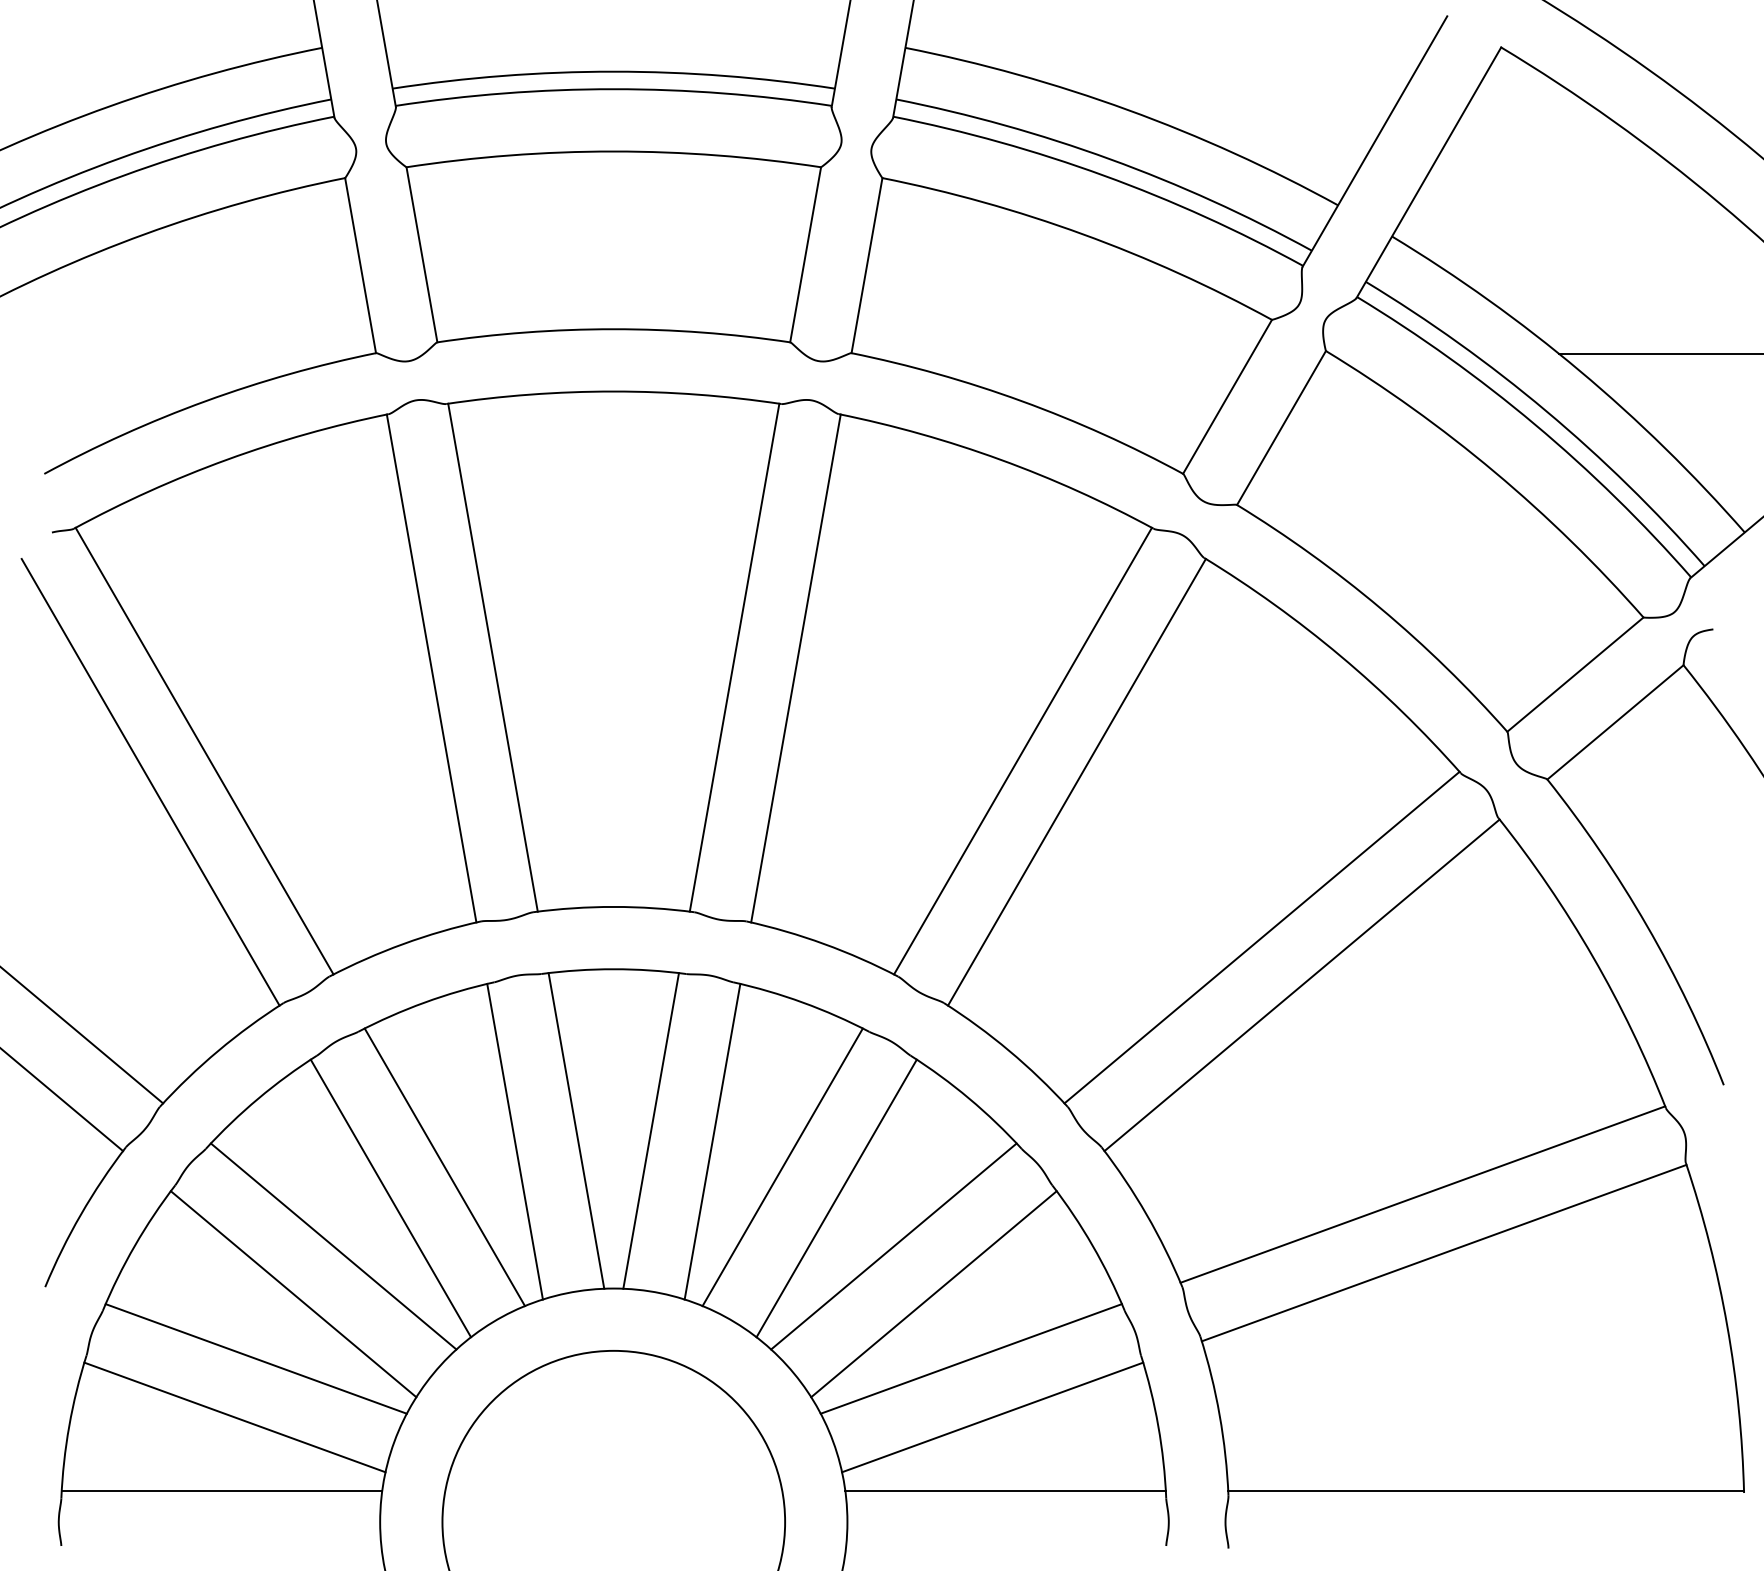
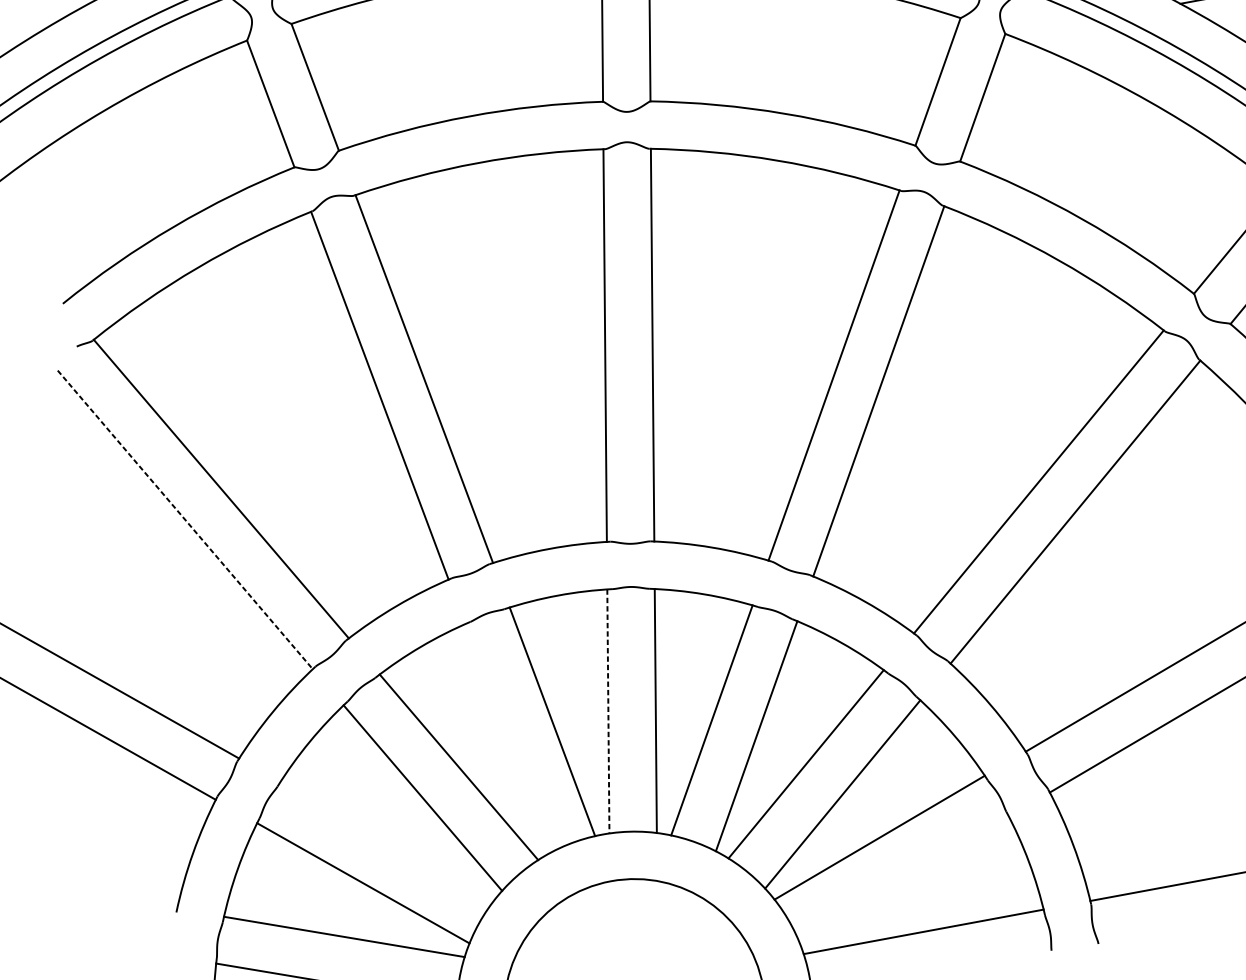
line: (150, 782) -> (185, 520), solid -> dashed
line: (651, 1131) -> (608, 711), solid -> dashed
line: (514, 1141) -> (507, 738), removed
line: (333, 1246) -> (386, 842), removed
line: (992, 1417) -> (903, 878), removed

